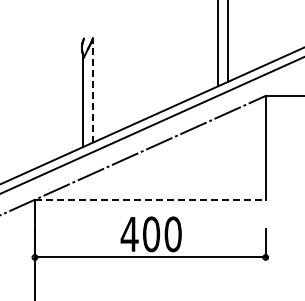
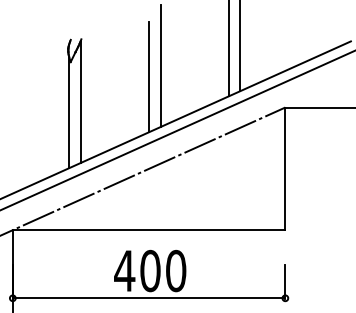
line: (160, 60) -> (161, 65), added
line: (150, 69) -> (149, 76), added
line: (92, 91) -> (80, 102), dashed -> solid
line: (150, 199) -> (149, 229), dashed -> solid

